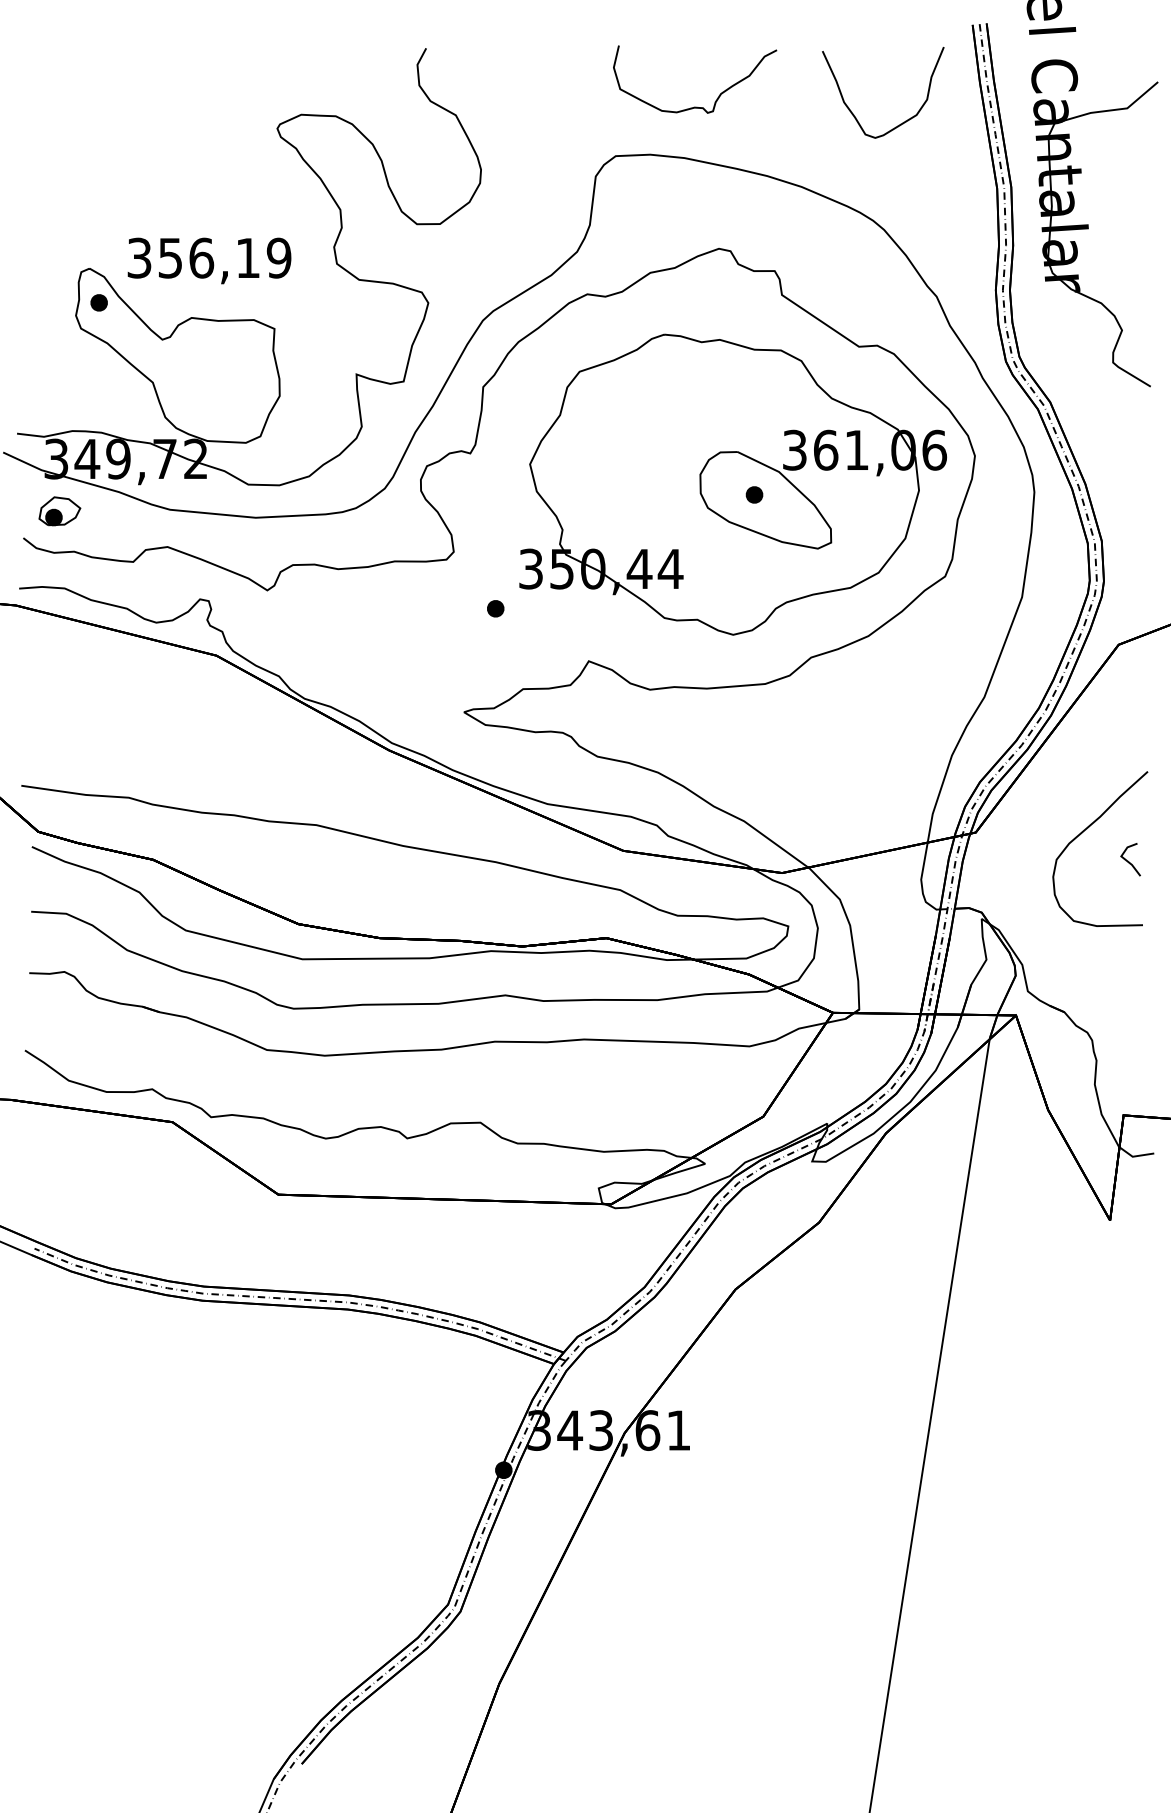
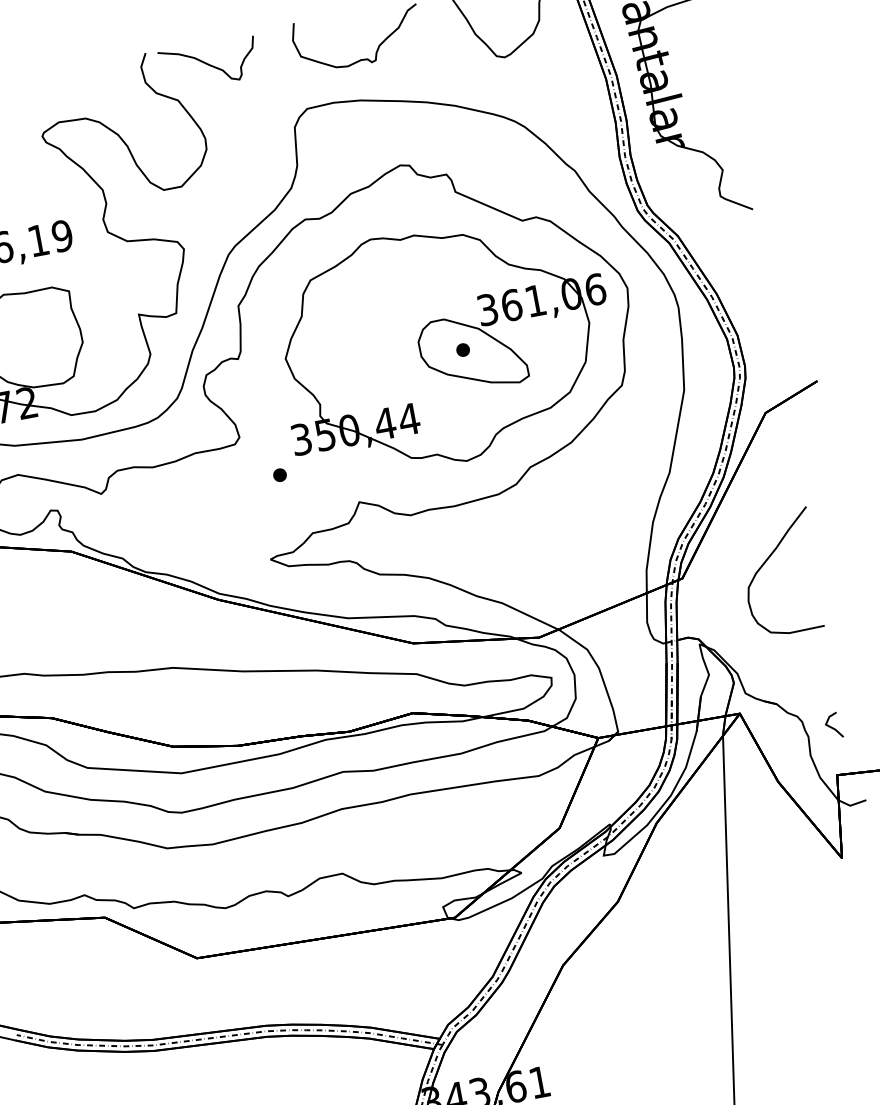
curve: (503, 77) -> (209, 64), added
line: (1128, 860) -> (832, 726), moved

